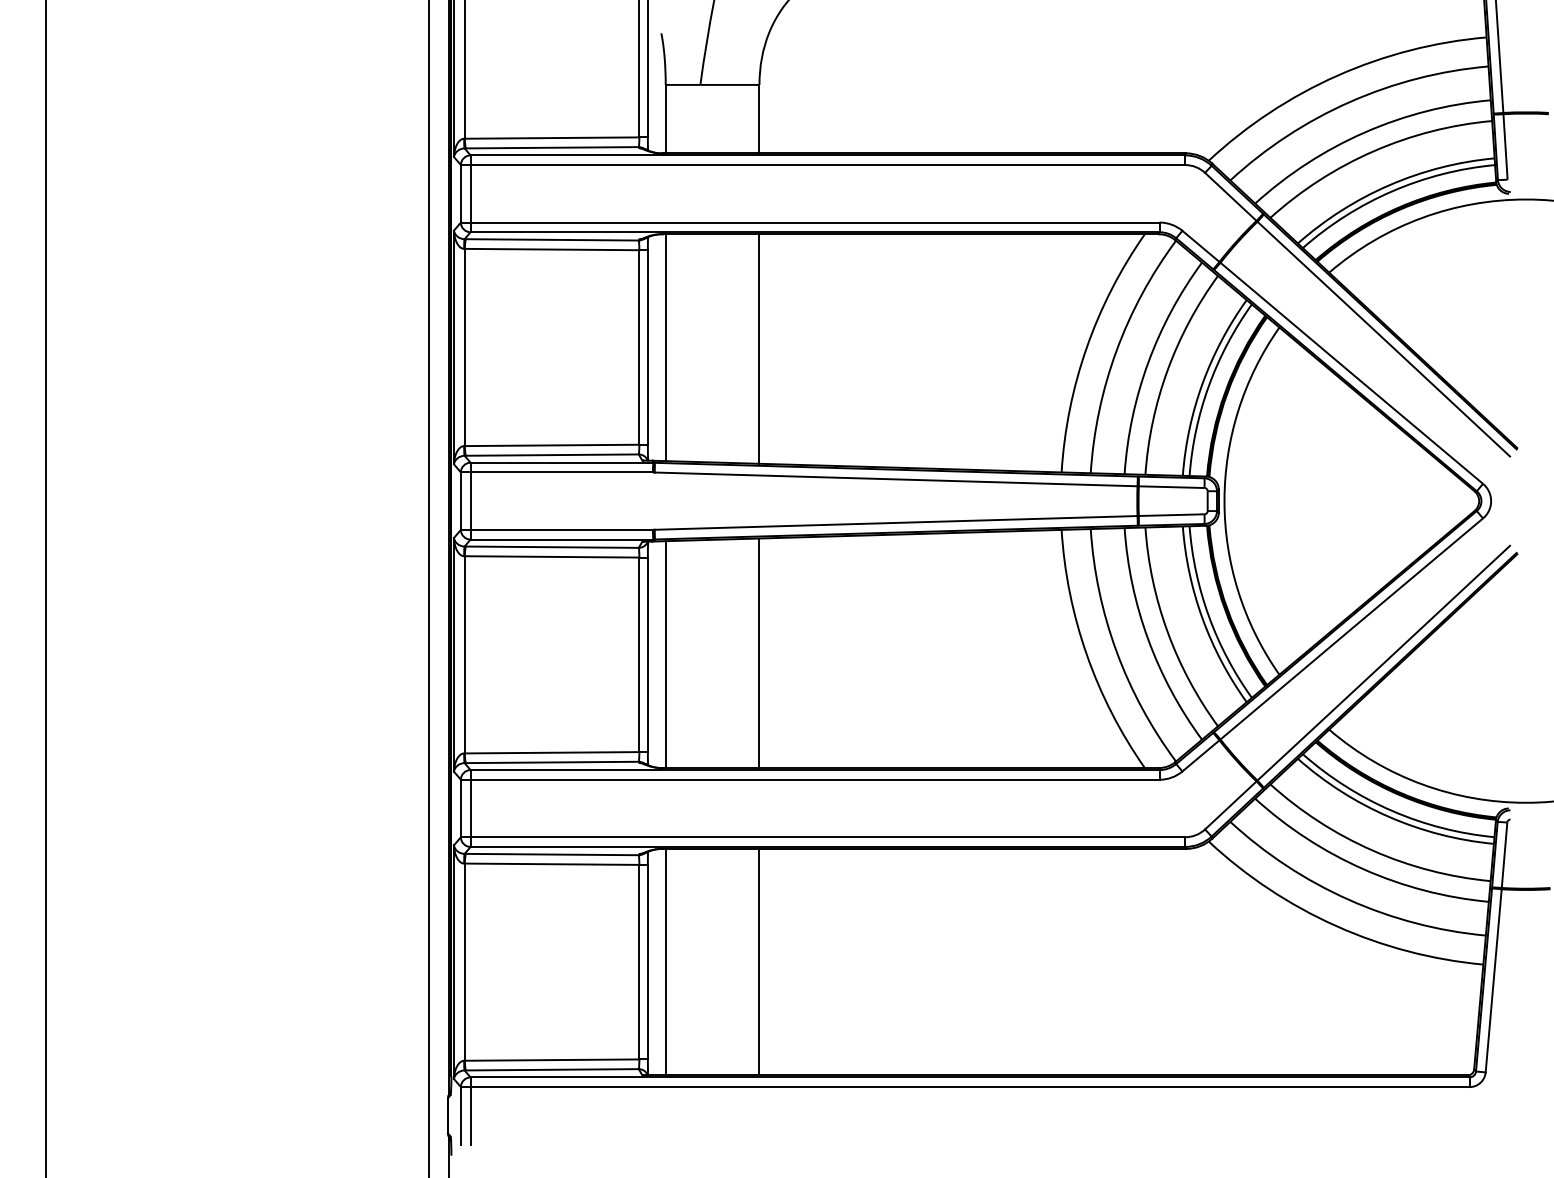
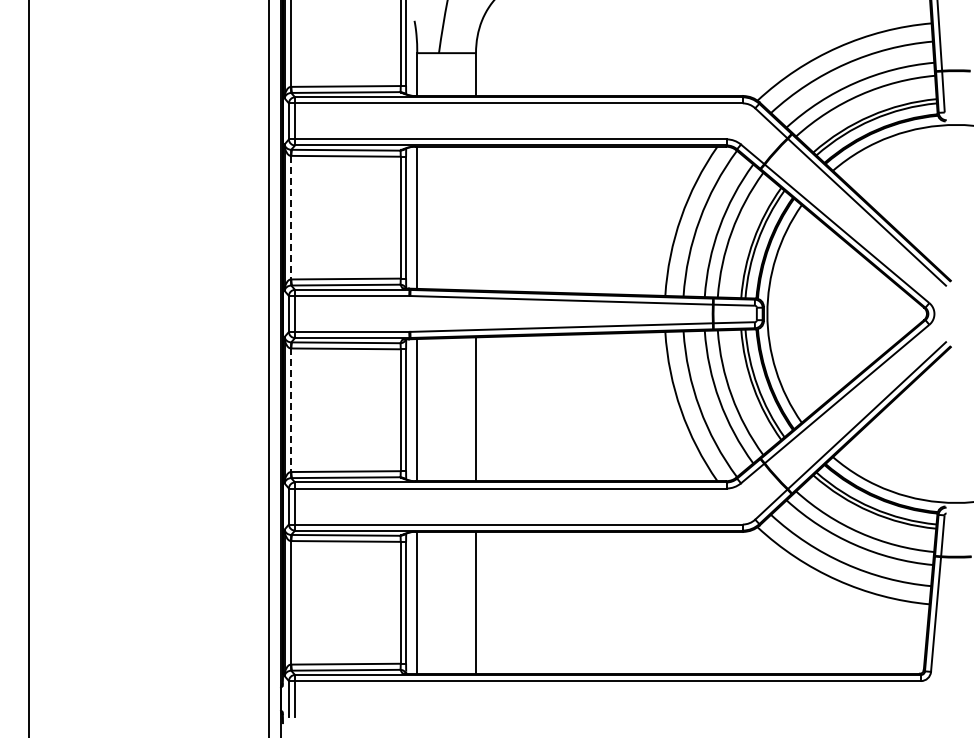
line: (464, 347) -> (291, 217), solid -> dashed
line: (760, 348) -> (476, 218), removed
line: (464, 655) -> (291, 410), solid -> dashed

